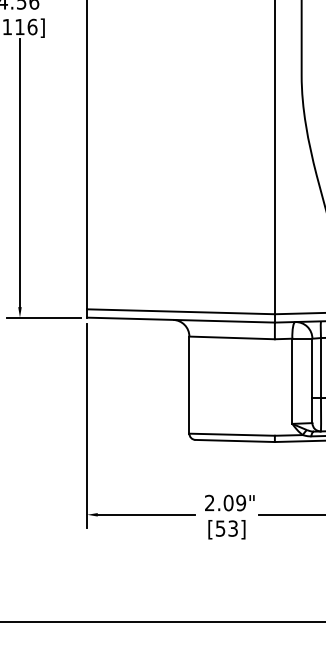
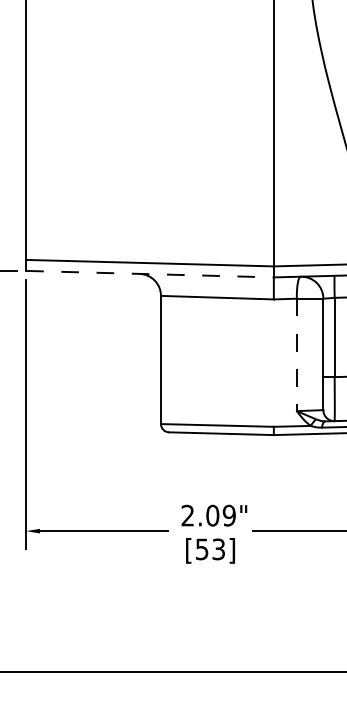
line: (181, 320) -> (150, 274), solid -> dashed
line: (292, 381) -> (297, 355), solid -> dashed

